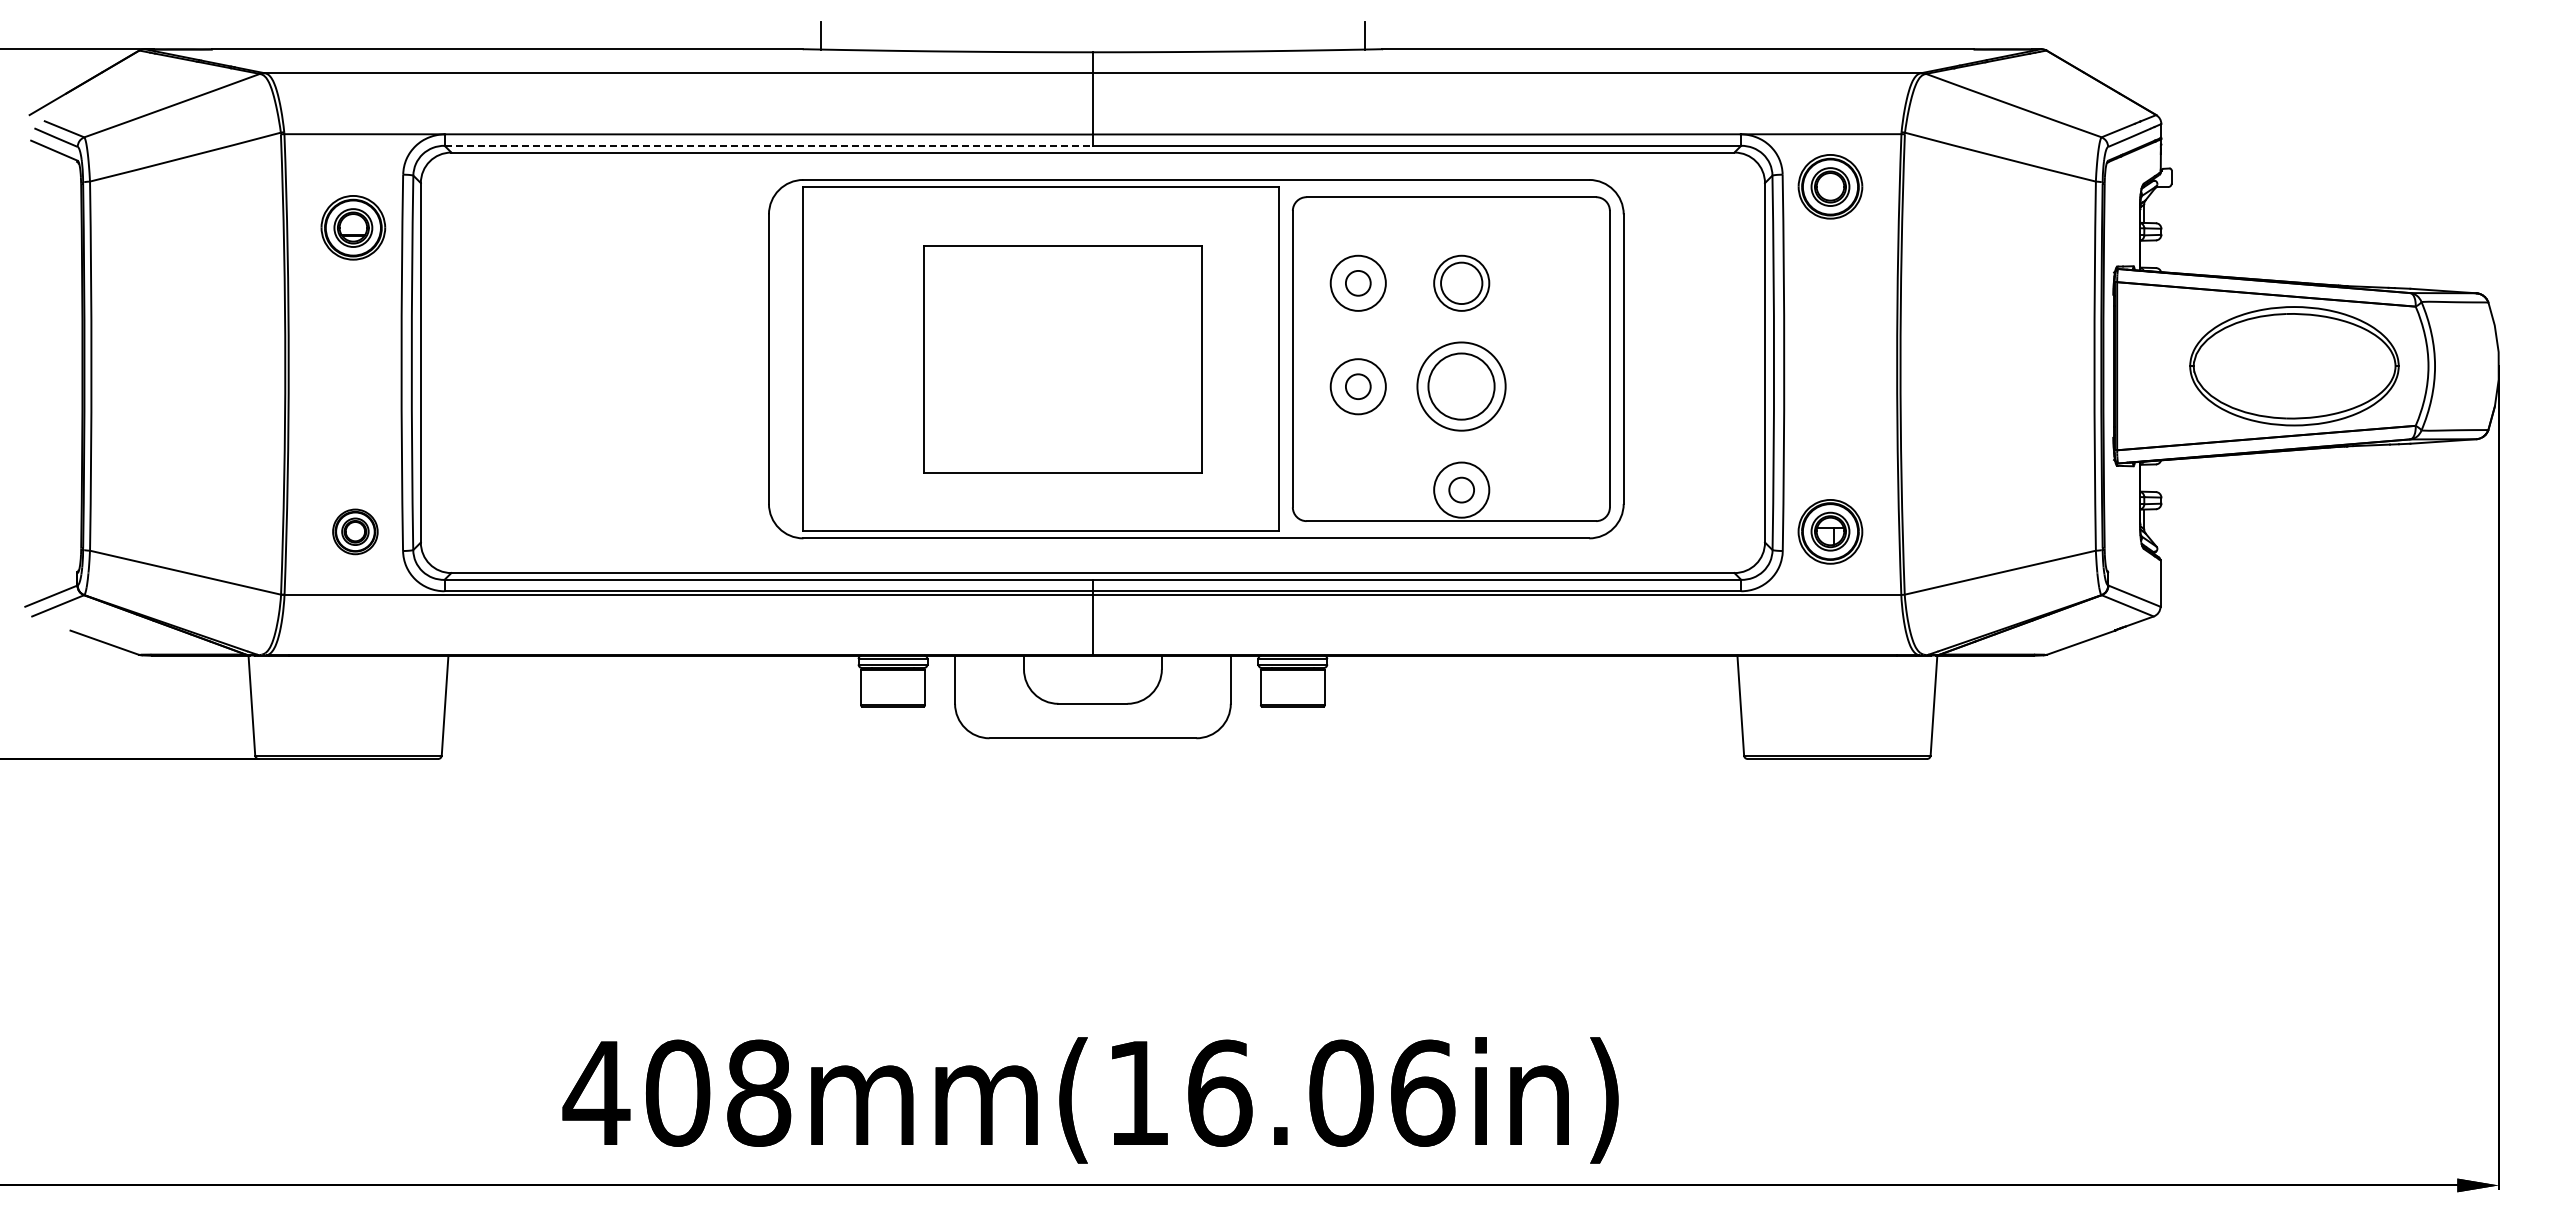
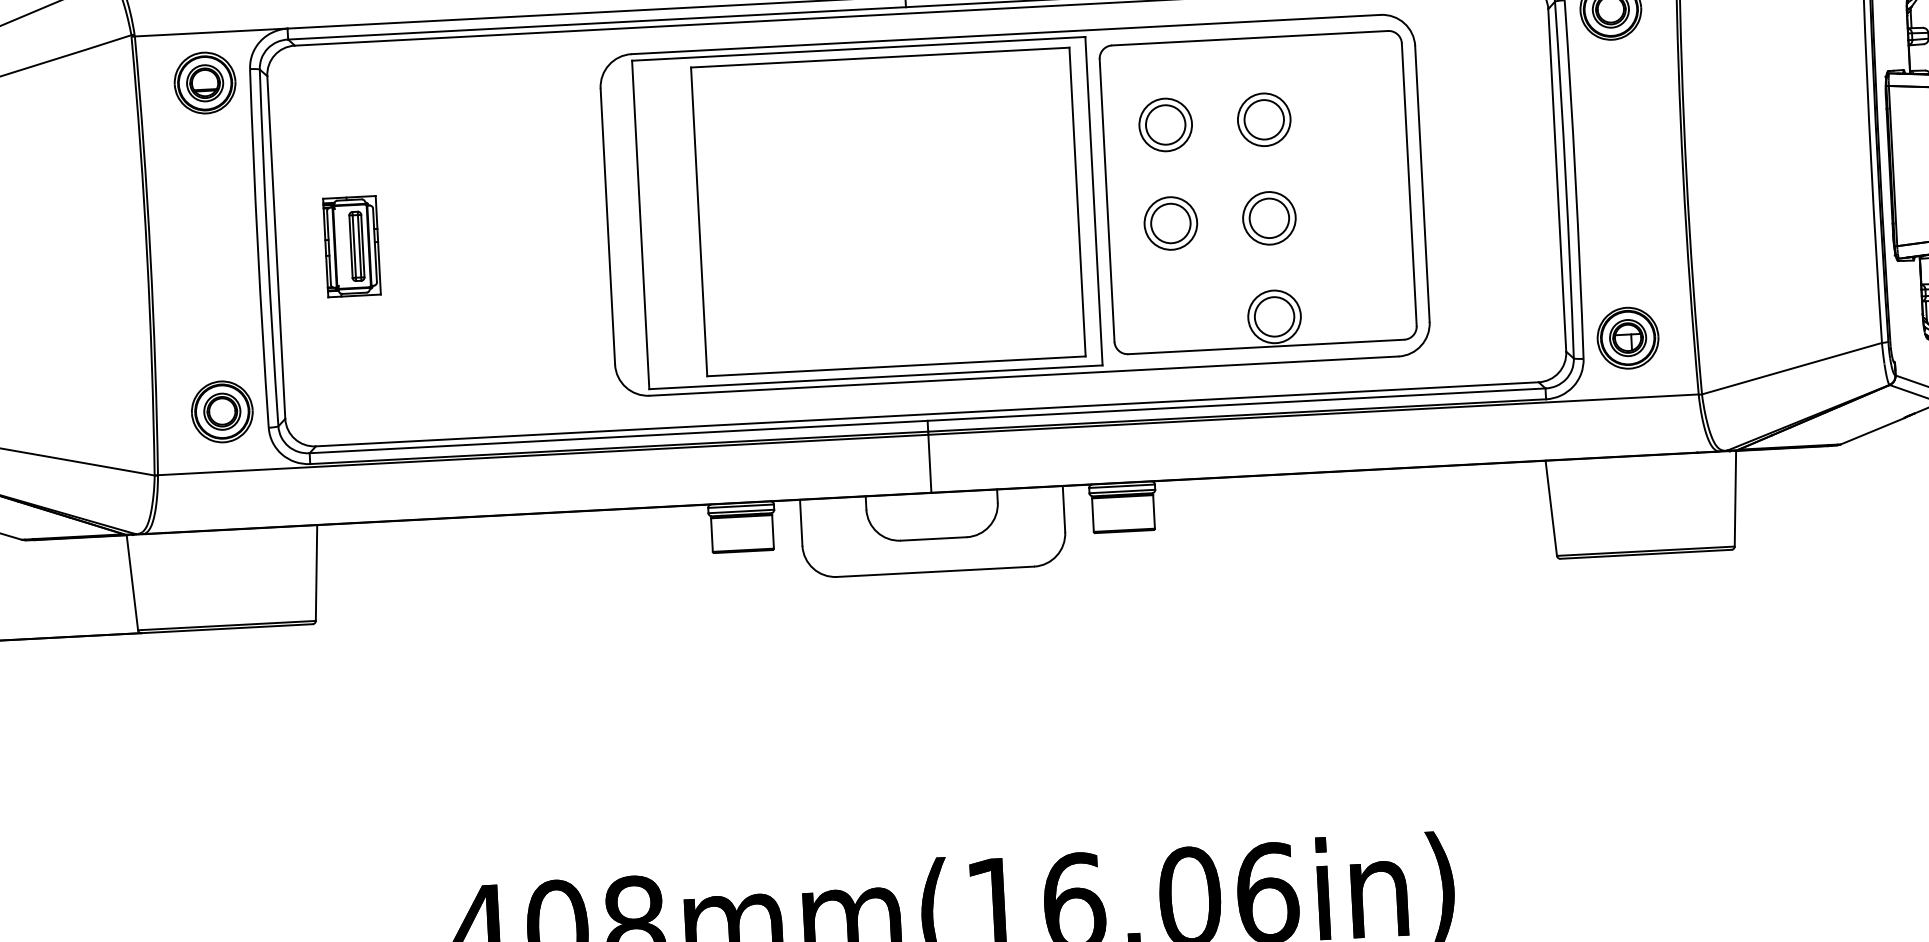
line: (769, 145) -> (597, 23), dashed -> solid
part: (353, 227) -> (205, 82), moved
circle: (1358, 283) -> (1165, 125), size x1.67
part: (1063, 358) -> (888, 211), size x1.43
part: (500, 365) -> (352, 246), added
circle: (1358, 386) -> (1171, 223), size x1.67
part: (1461, 386) -> (1269, 218), size x0.62
circle: (1461, 489) -> (1274, 316), size x1.67
part: (355, 531) -> (222, 411), size x1.43

